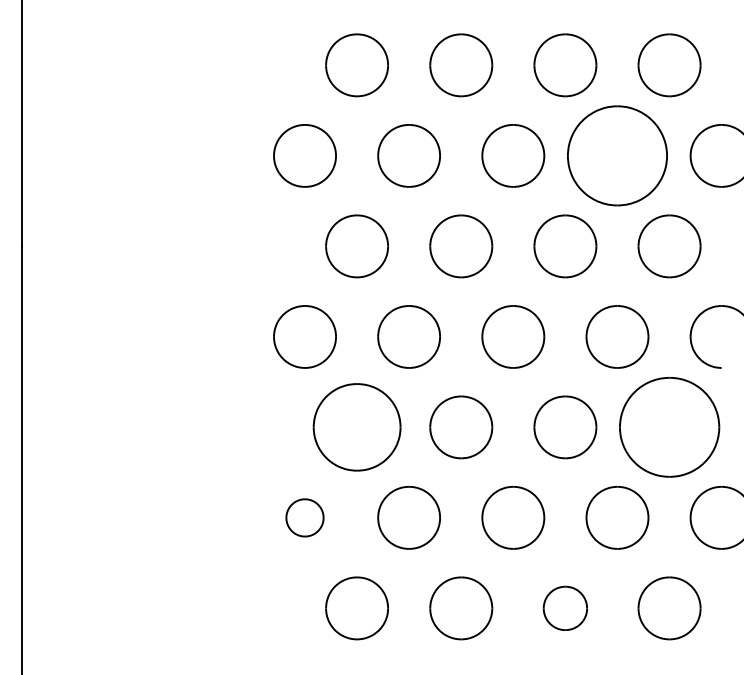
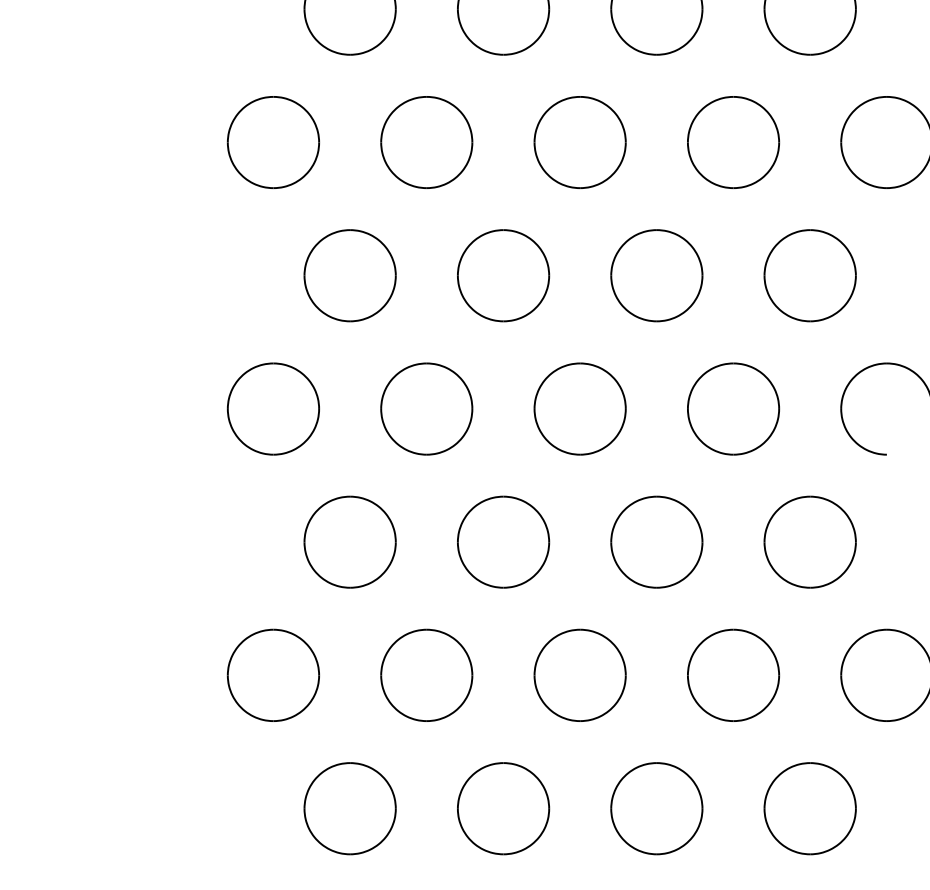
part: (617, 155) -> (733, 141), size x0.62
part: (356, 427) -> (349, 542), size x0.71
part: (669, 427) -> (810, 542), size x0.62
part: (304, 517) -> (272, 674), size x1.67
part: (565, 608) -> (656, 808), size x1.43

